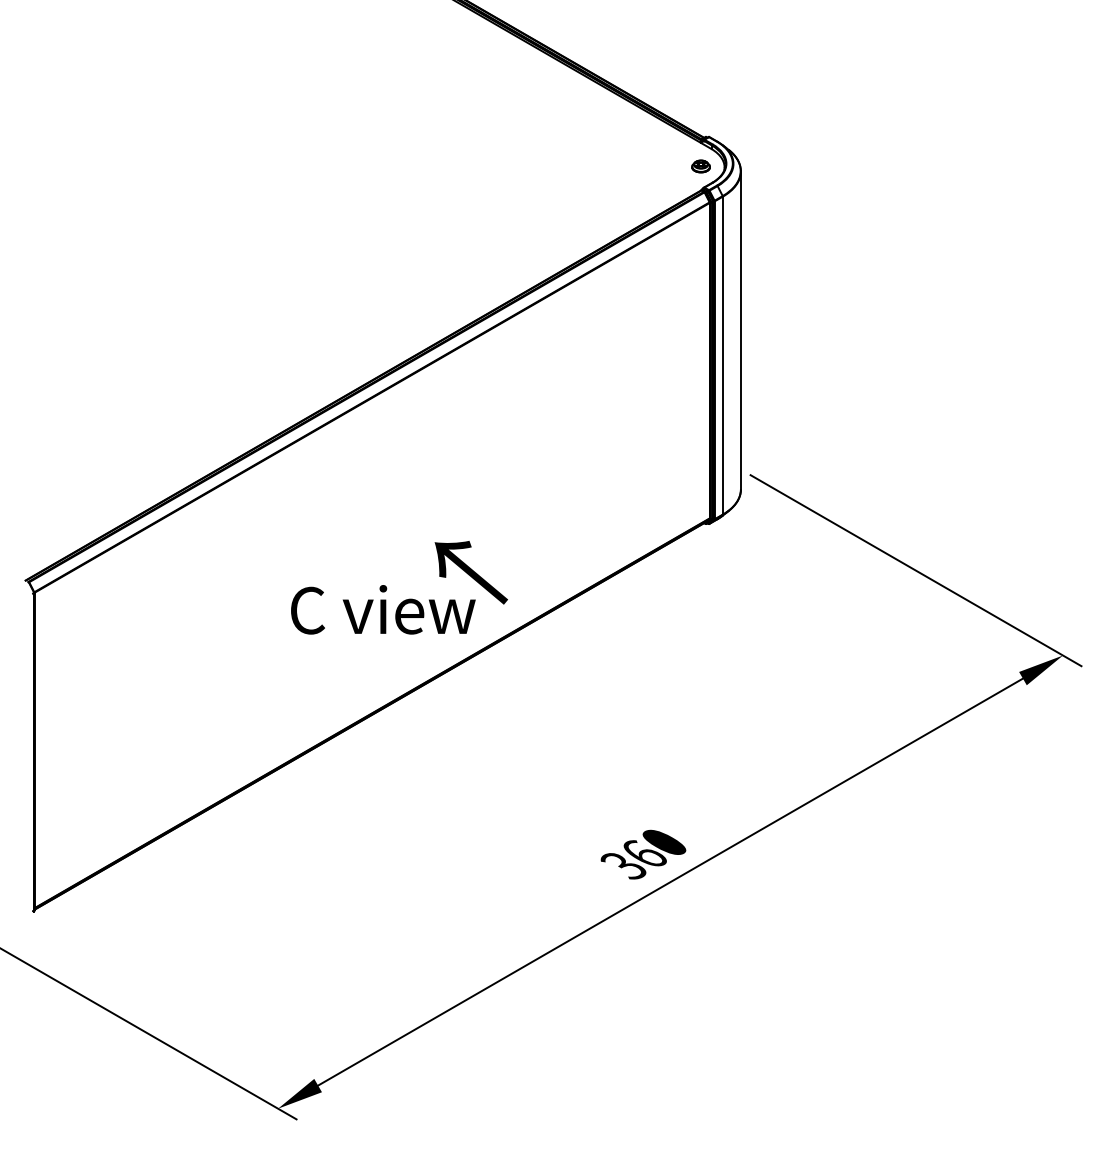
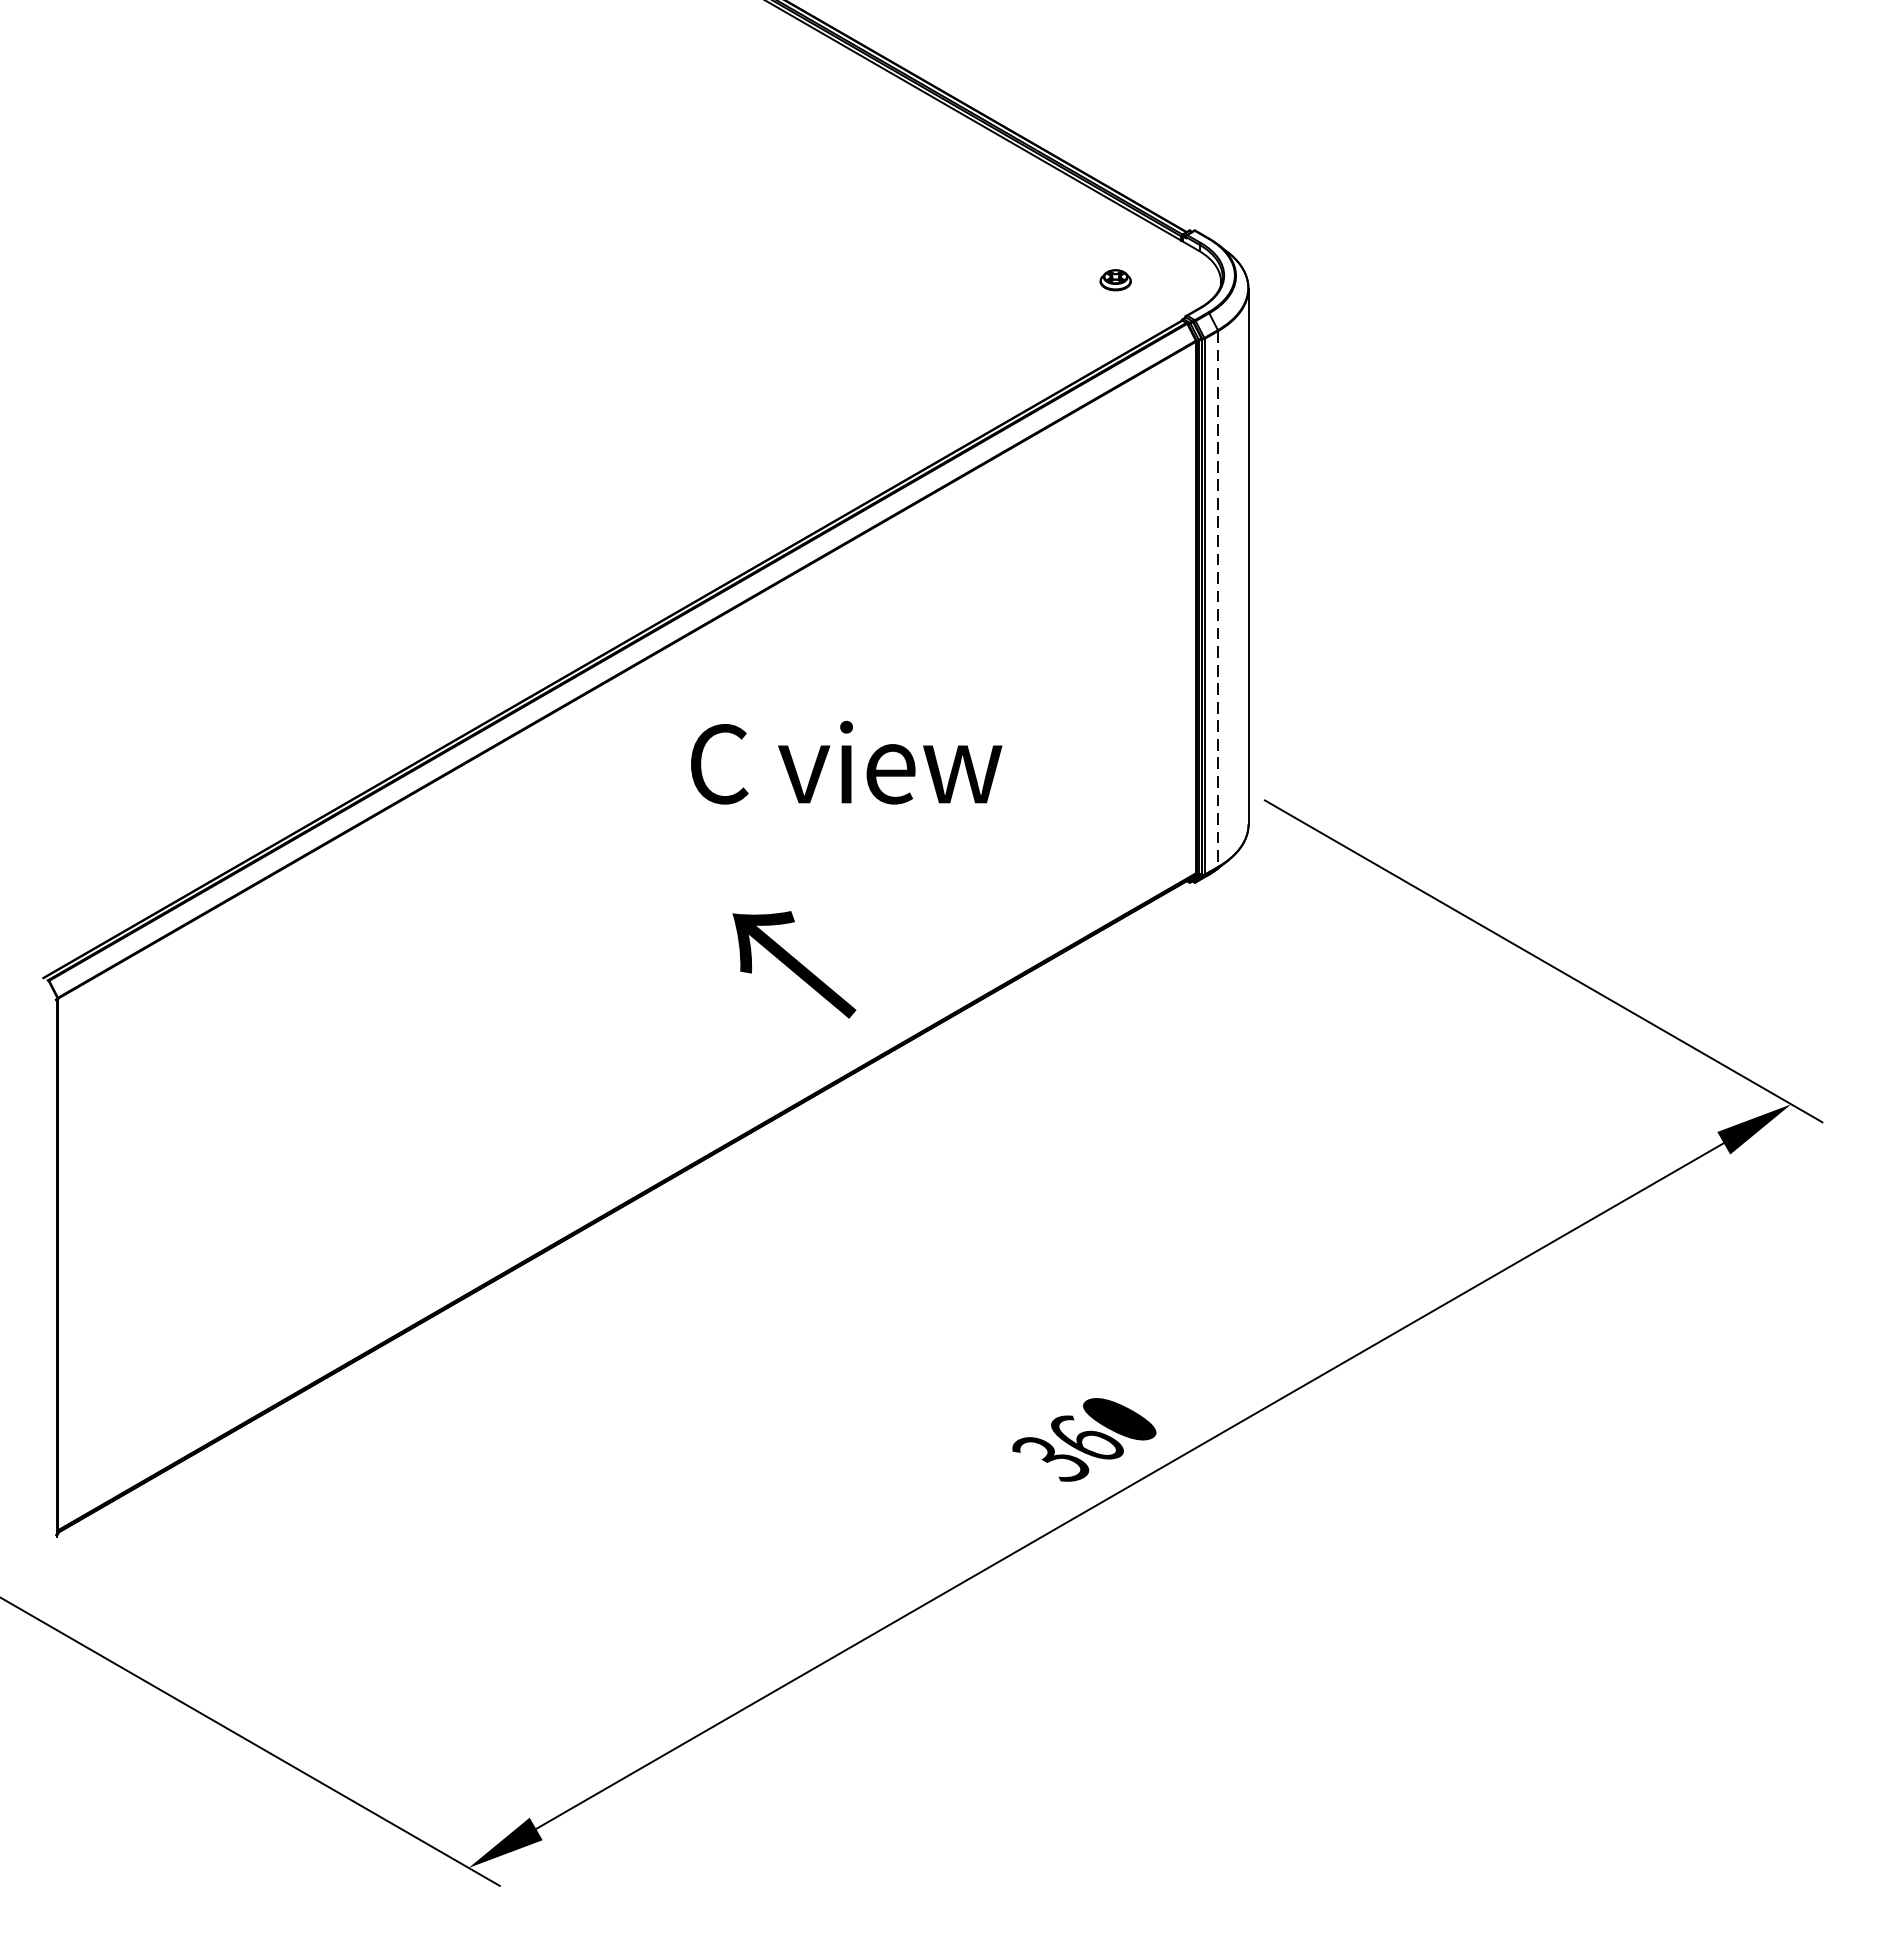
part: (700, 166) -> (1114, 280), moved
line: (722, 355) -> (1217, 598), solid -> dashed
text: (383, 609) -> (846, 762), moved

